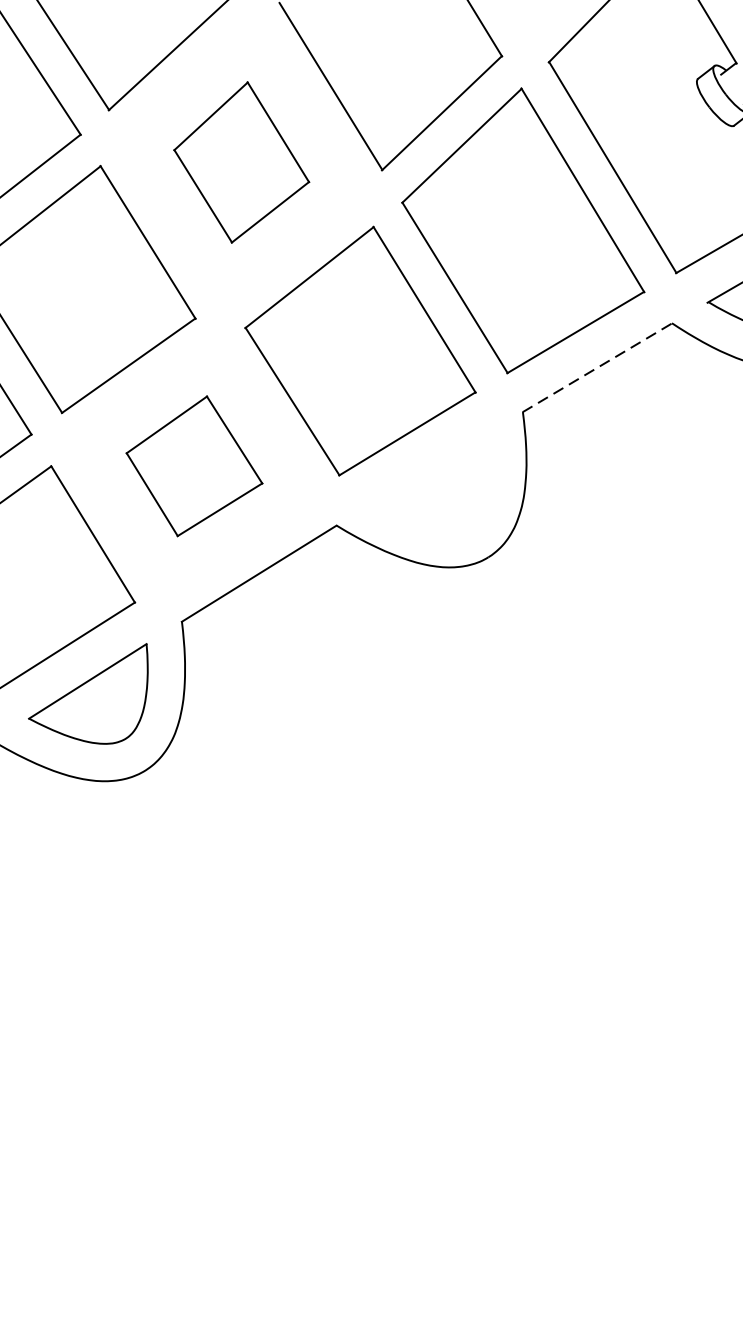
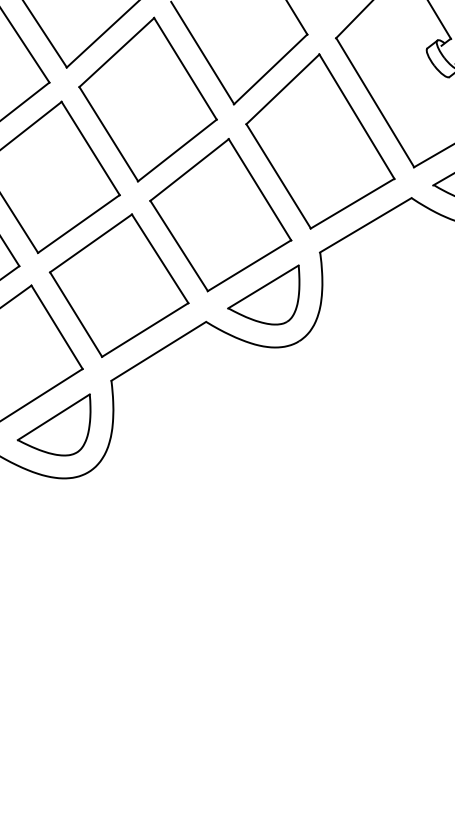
part: (240, 162) -> (147, 99), size x1.67
line: (598, 368) -> (366, 225), dashed -> solid
part: (193, 466) -> (118, 285), size x1.67
part: (430, 480) -> (263, 294), added

